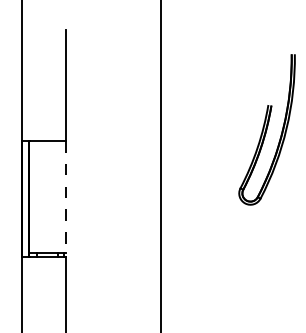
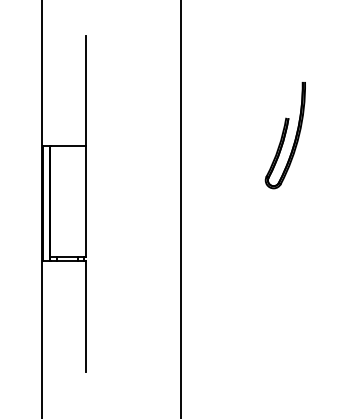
part: (265, 130) -> (284, 135), size x0.71
line: (65, 197) -> (86, 202), dashed -> solid

